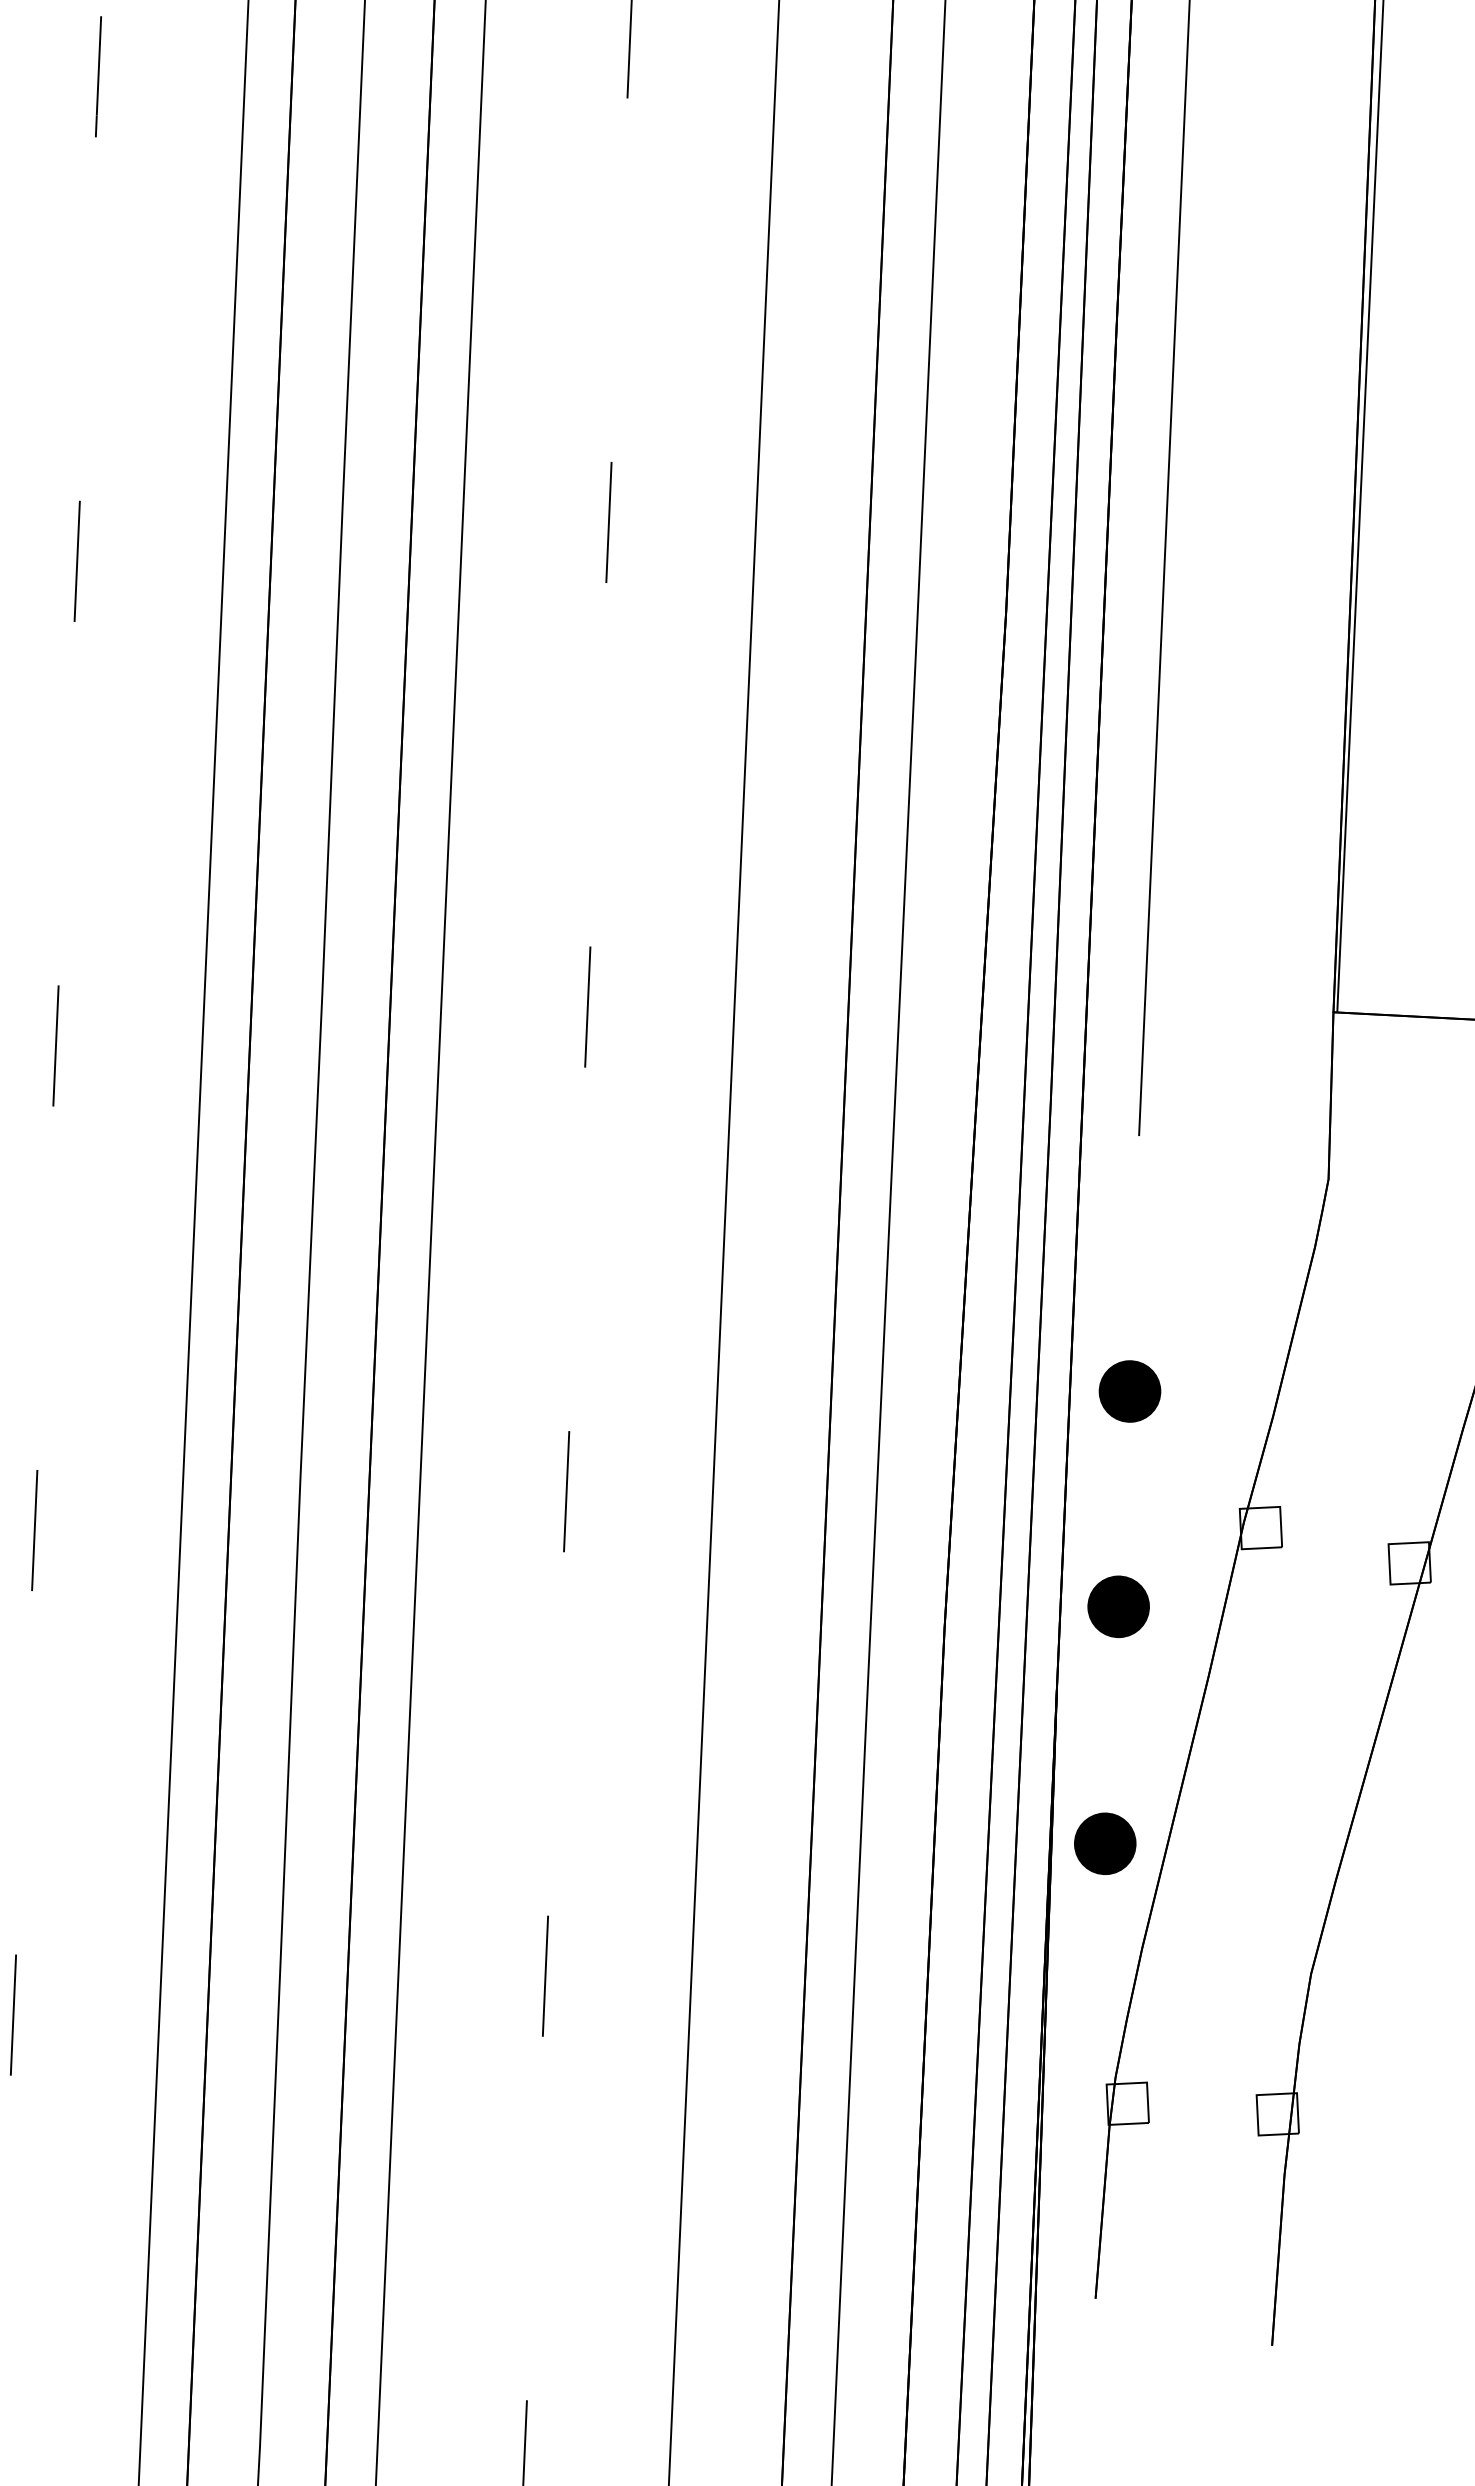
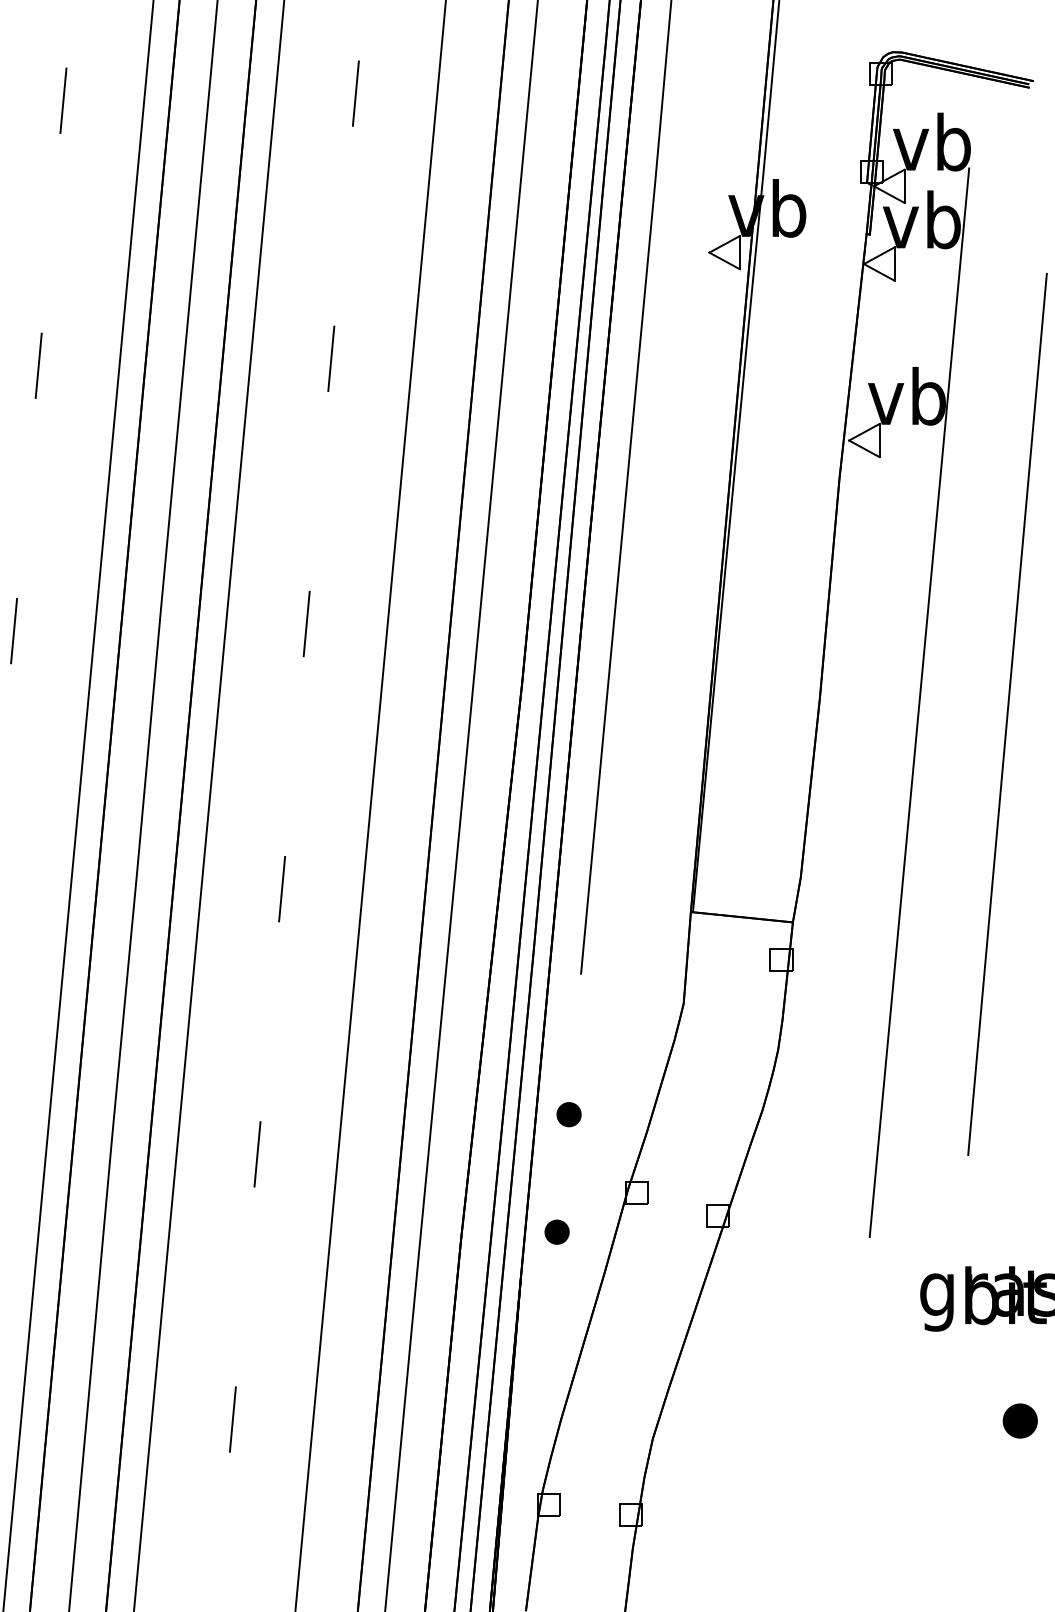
part: (1128, 1391) -> (568, 1114), size x0.7
part: (1117, 1605) -> (556, 1231), size x0.7
part: (1103, 1843) -> (542, 1361), removed

